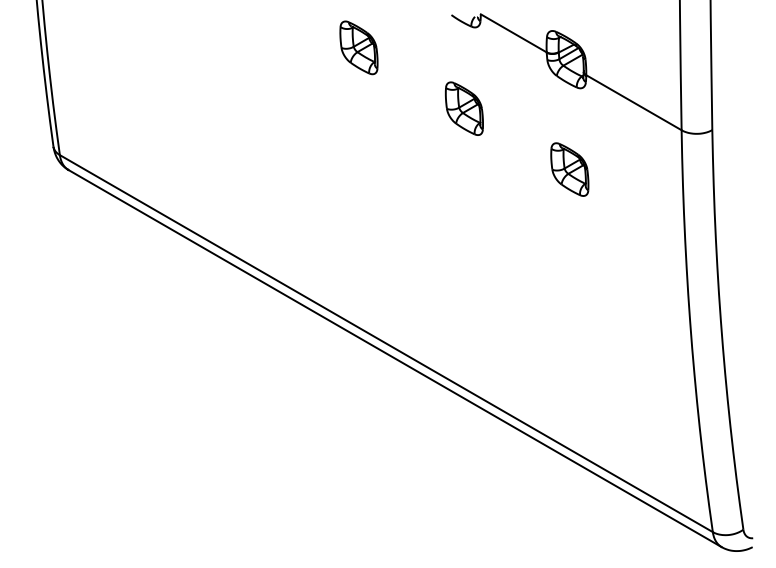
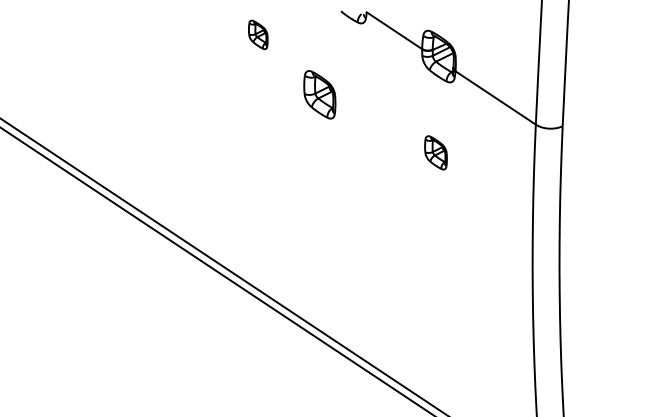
part: (358, 47) -> (257, 34), size x0.6
part: (463, 108) -> (319, 94), moved
part: (569, 169) -> (435, 152), size x0.7

